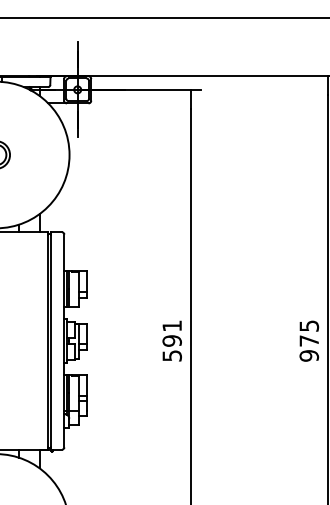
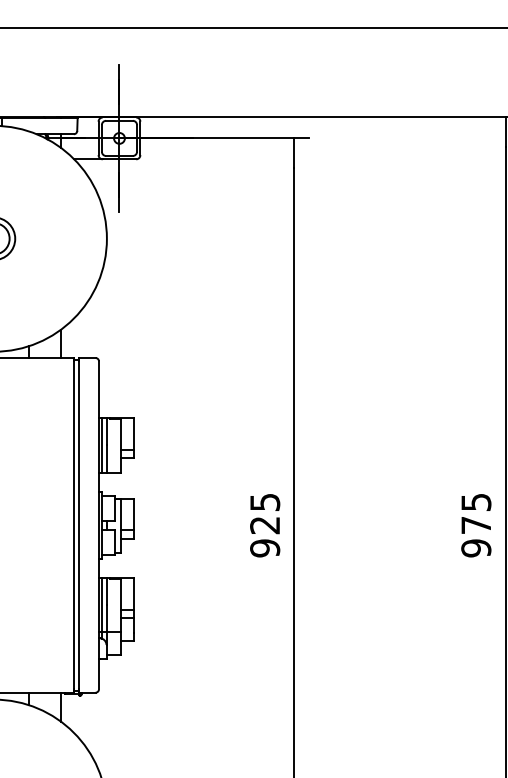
text: (171, 340) -> (264, 524), 591 -> 925

